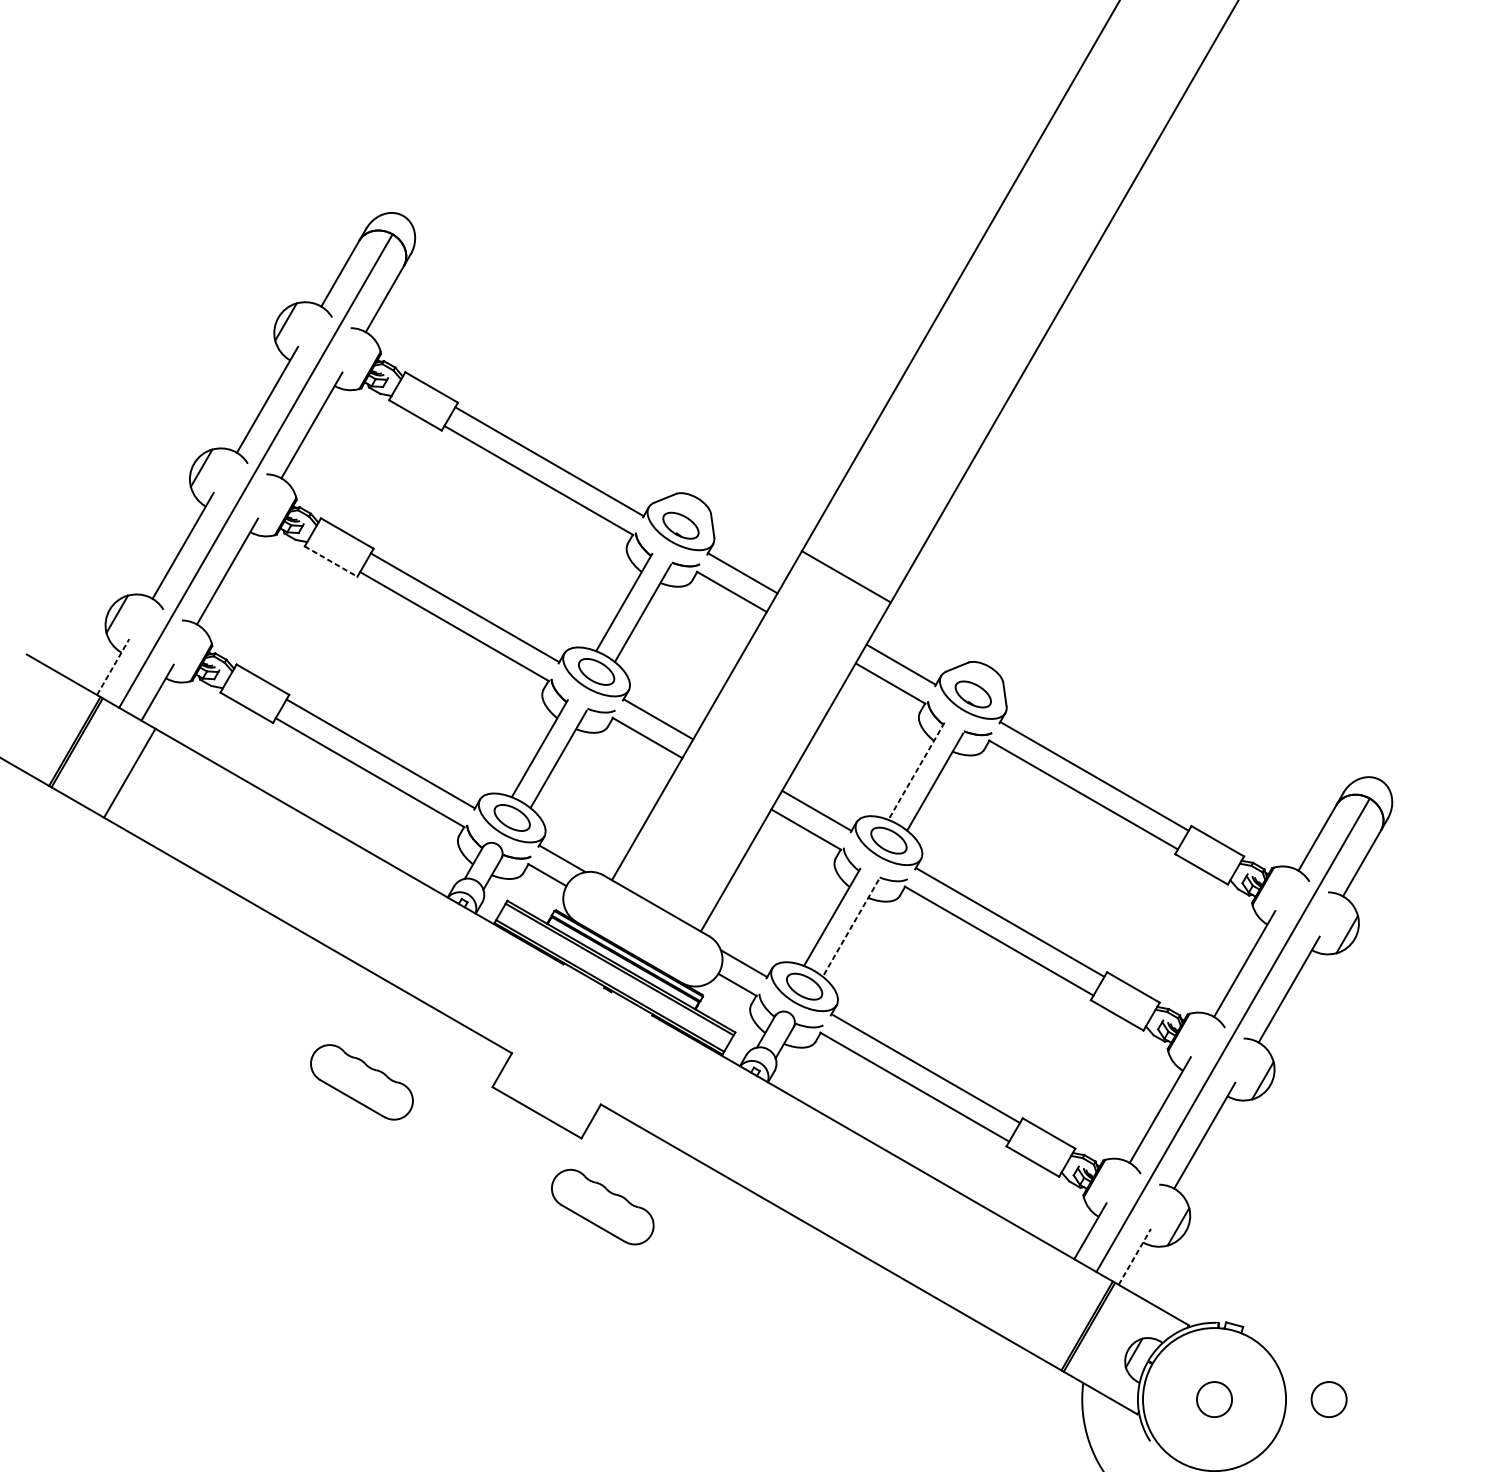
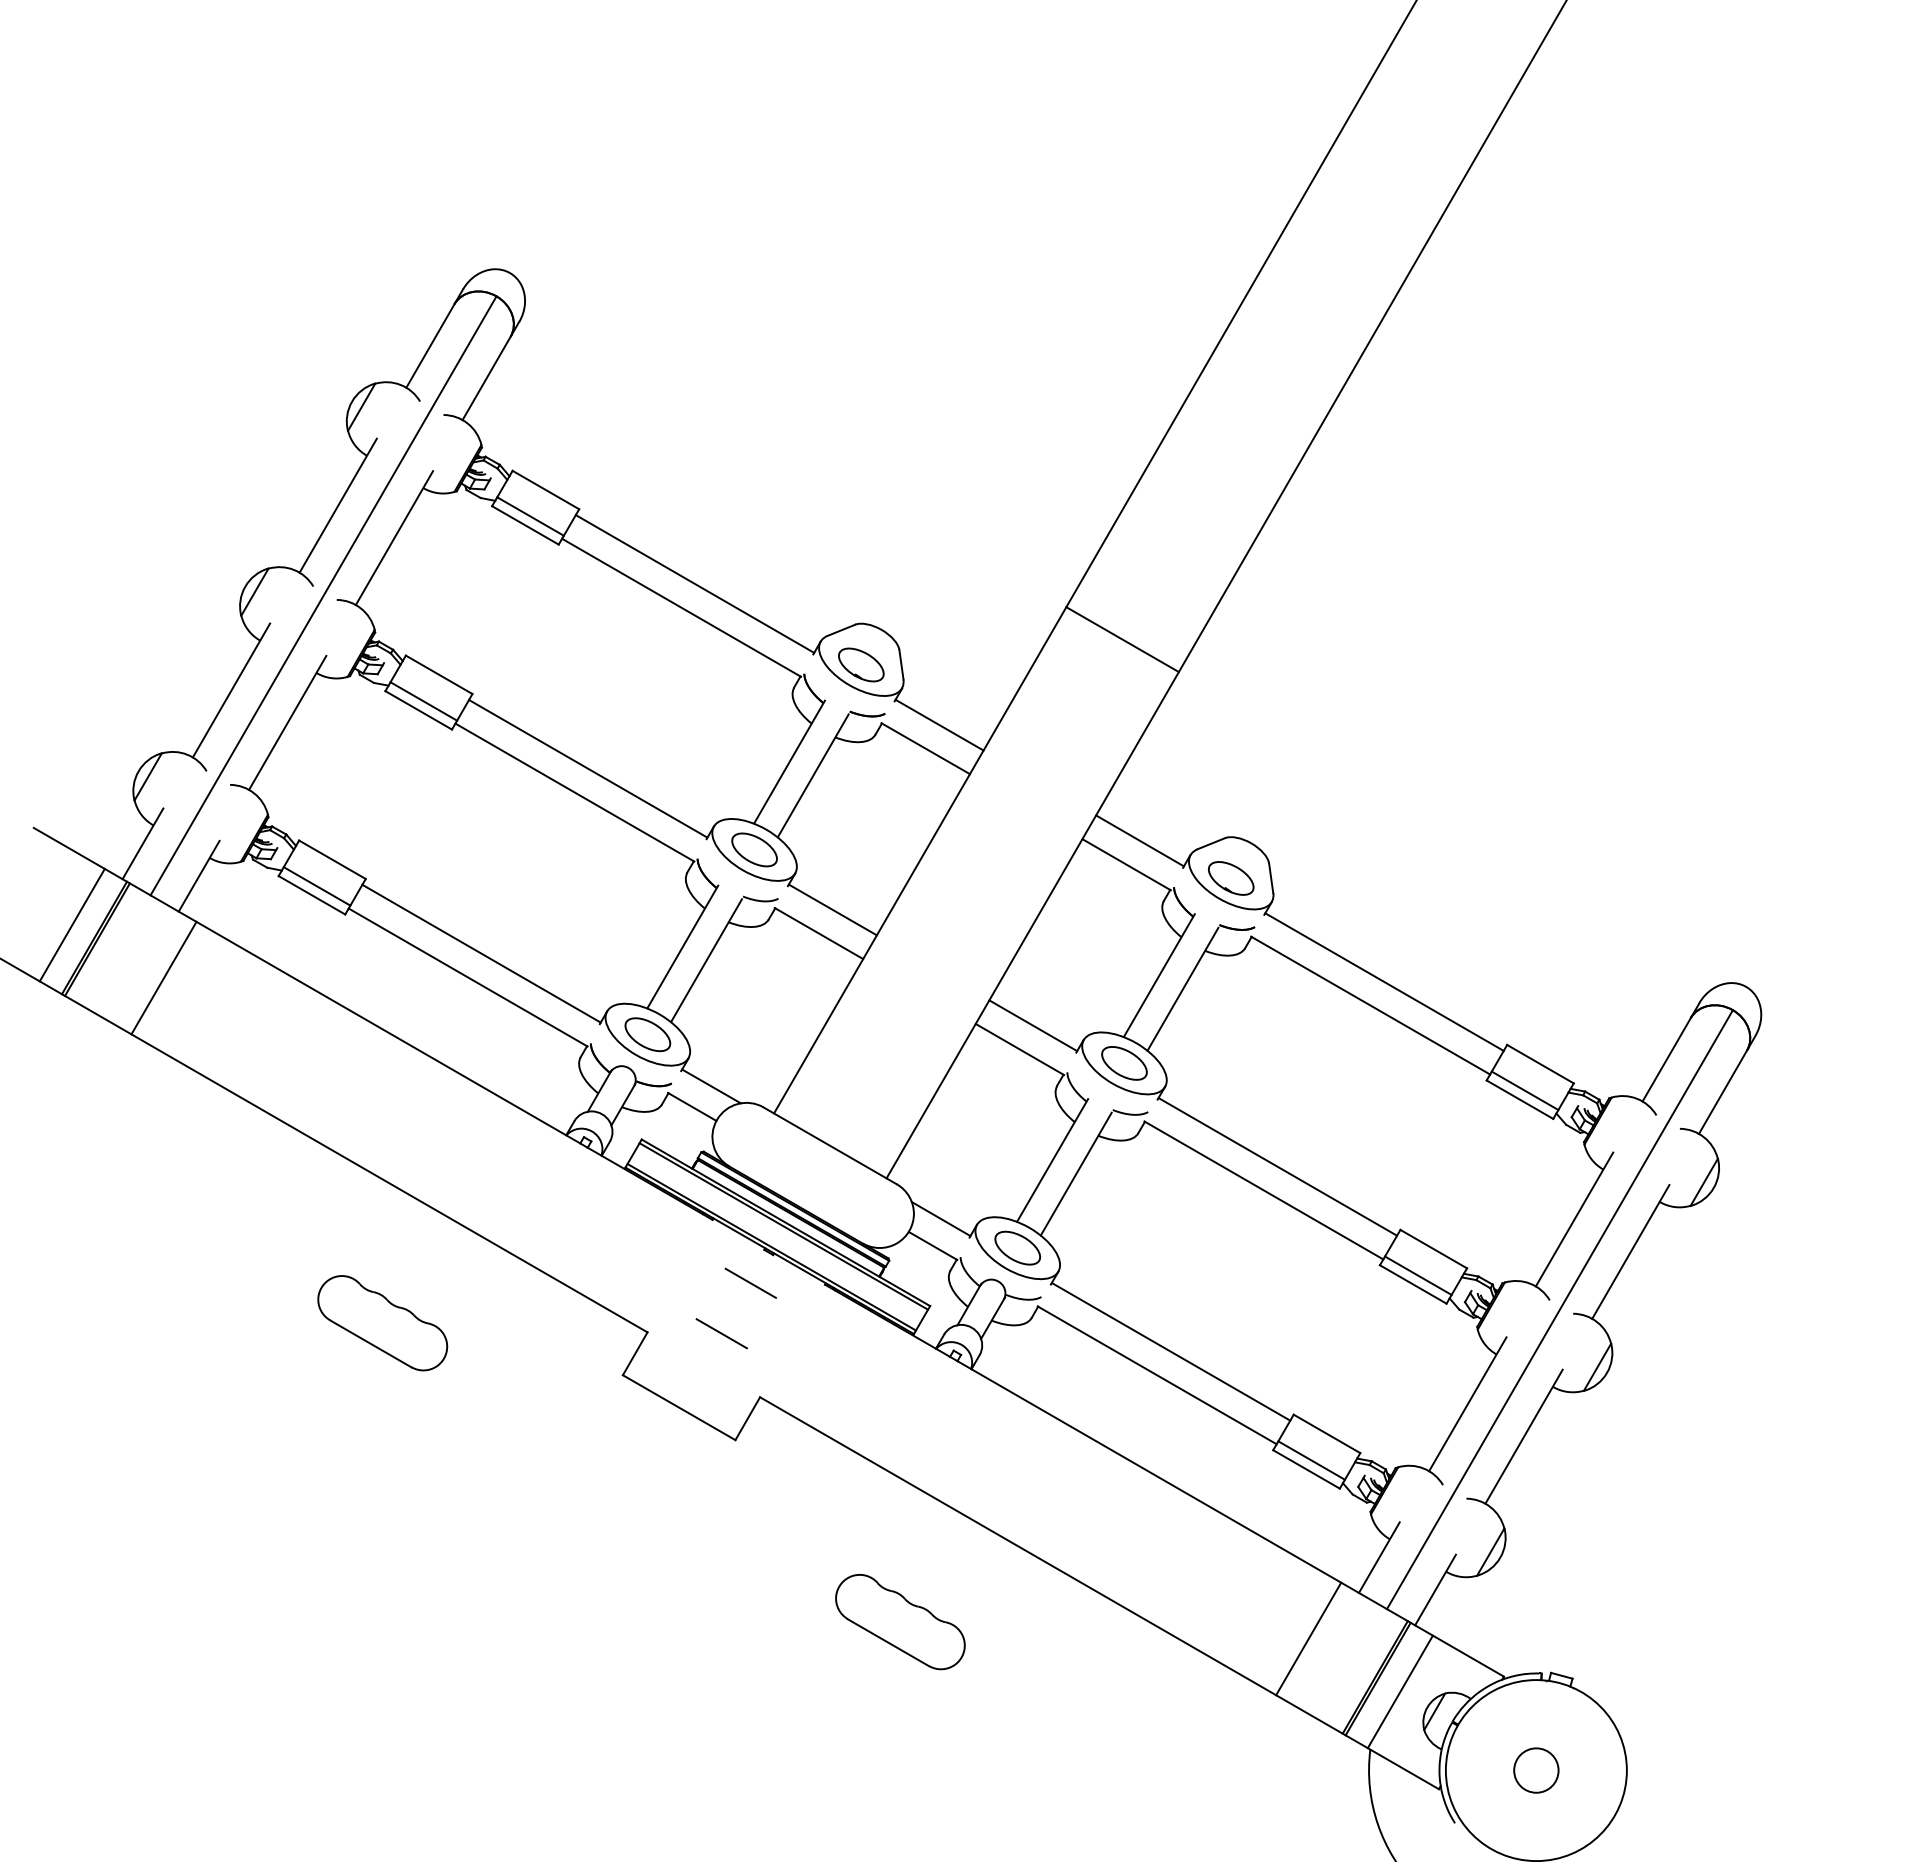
line: (419, 408) -> (530, 516), added
line: (334, 554) -> (423, 701), added
line: (331, 561) -> (419, 710), dashed -> solid
line: (846, 576) -> (1122, 639), moved
line: (112, 666) -> (142, 843), dashed -> solid
line: (250, 700) -> (316, 886), added
line: (56, 730) -> (71, 924), added
line: (916, 771) -> (1159, 976), dashed -> solid
line: (1205, 862) -> (1524, 1090), added
line: (851, 928) -> (1076, 1174), dashed -> solid
line: (1121, 1008) -> (1418, 1275), added
line: (593, 1013) -> (750, 1282), added
line: (570, 1054) -> (721, 1333), added
part: (361, 1082) -> (382, 1323), moved
line: (1036, 1154) -> (1311, 1460), added
part: (602, 1207) -> (900, 1622), moved
line: (1134, 1257) -> (1435, 1590), dashed -> solid
line: (1034, 1295) -> (1308, 1638), added
line: (1106, 1337) -> (1399, 1691), added
circle: (1329, 1399) -> (1681, 1770), removed

